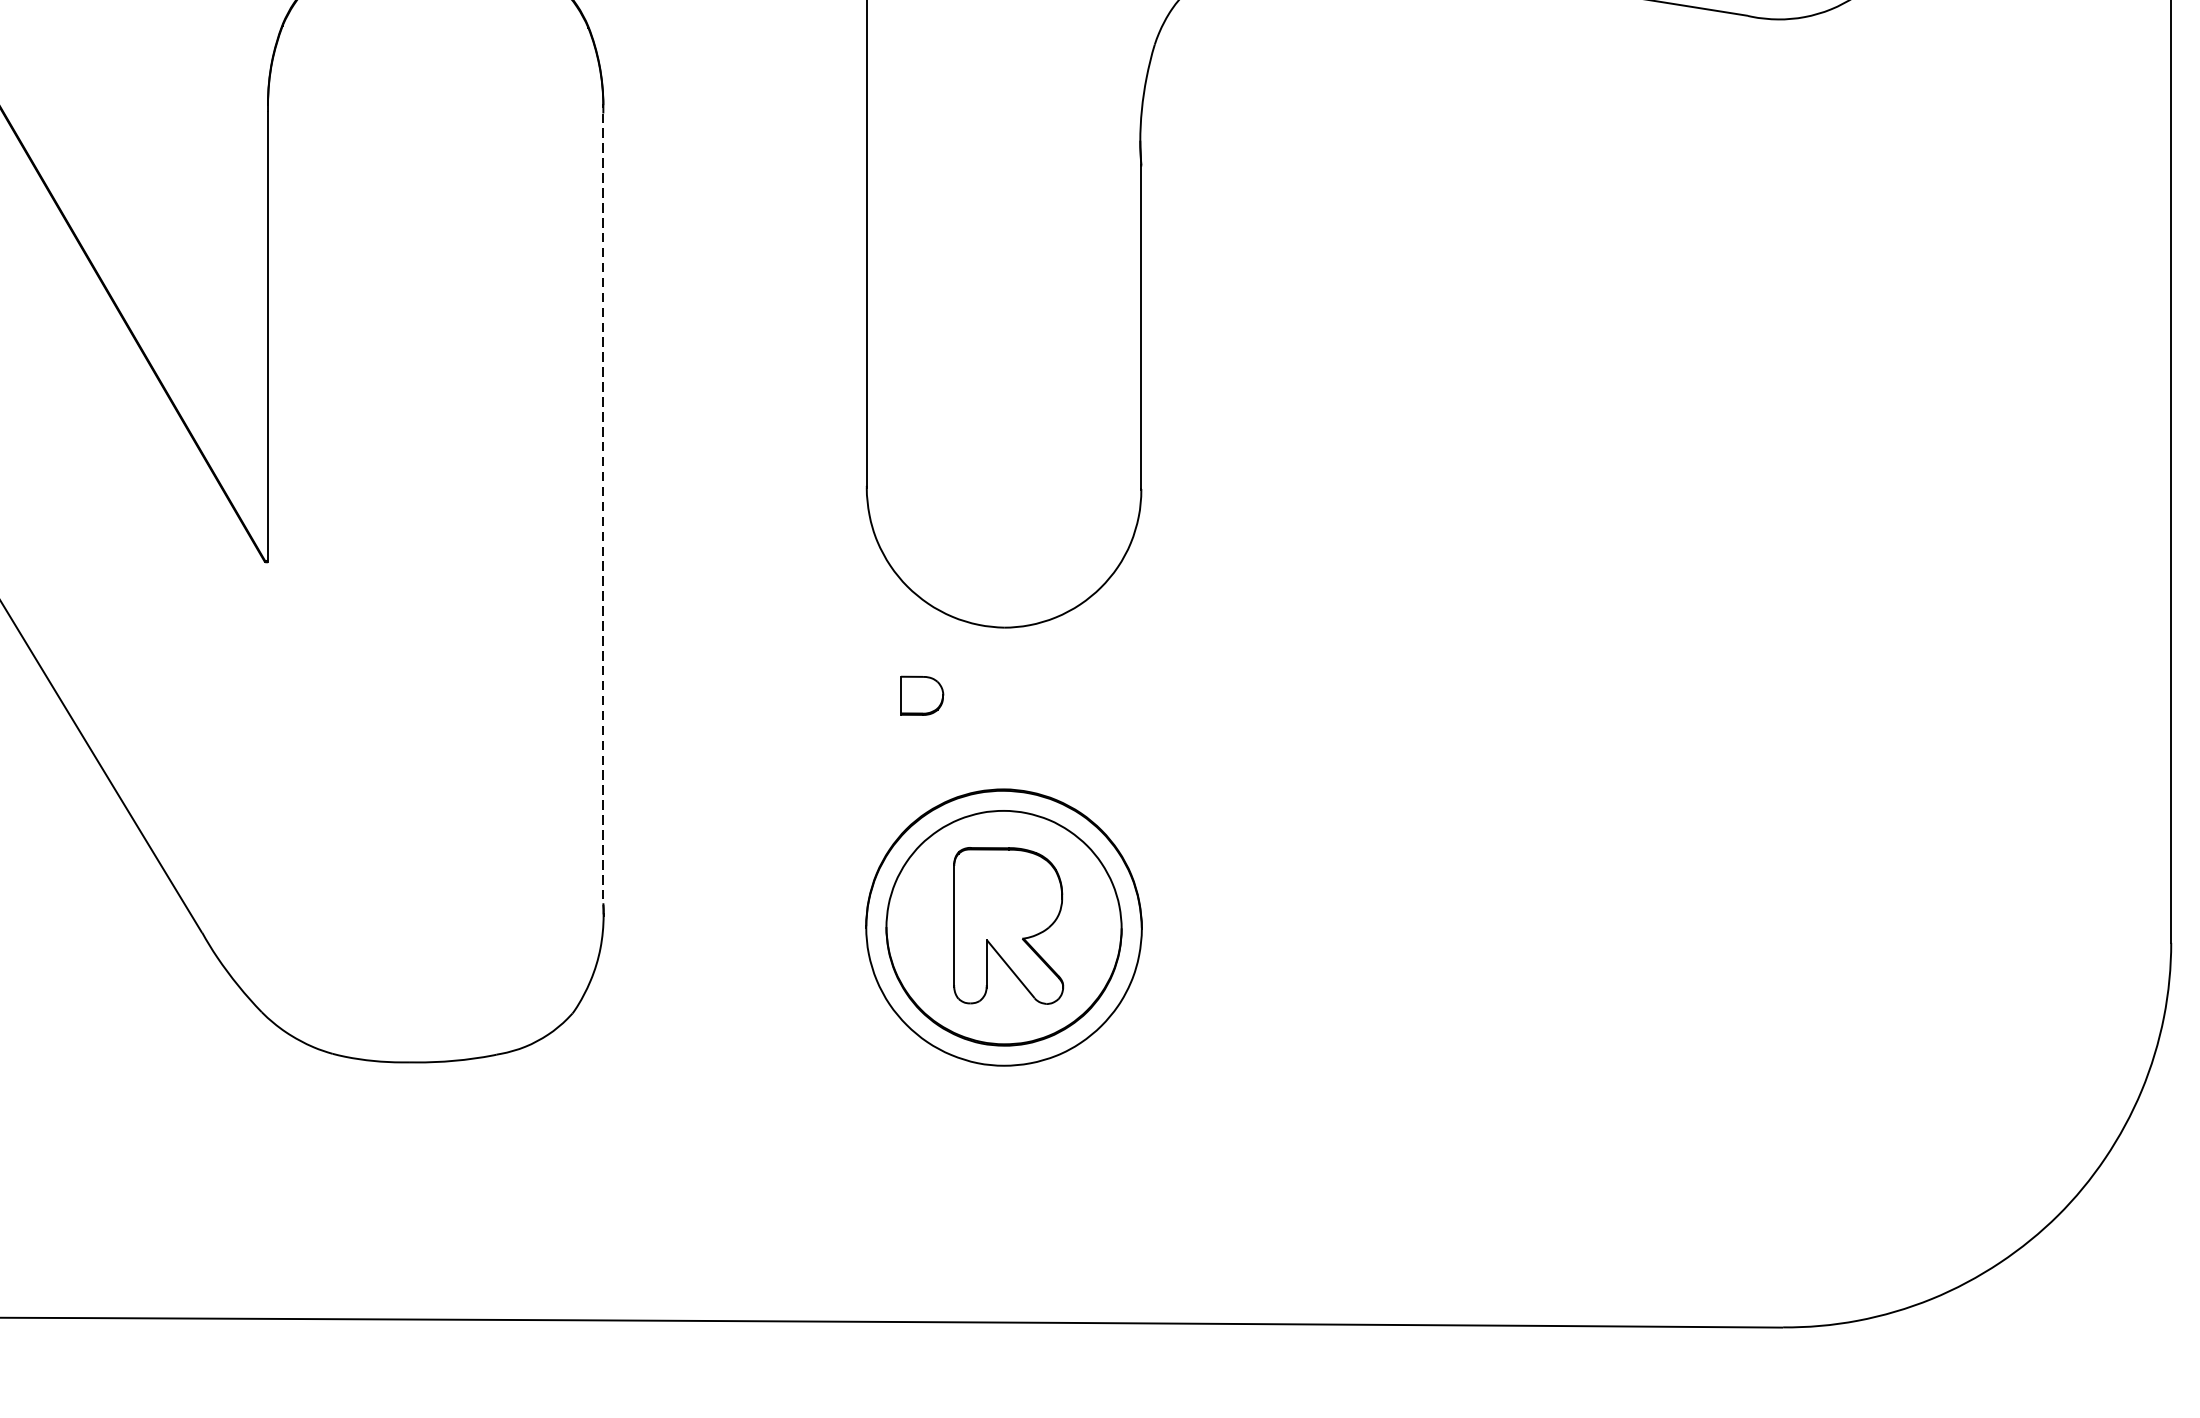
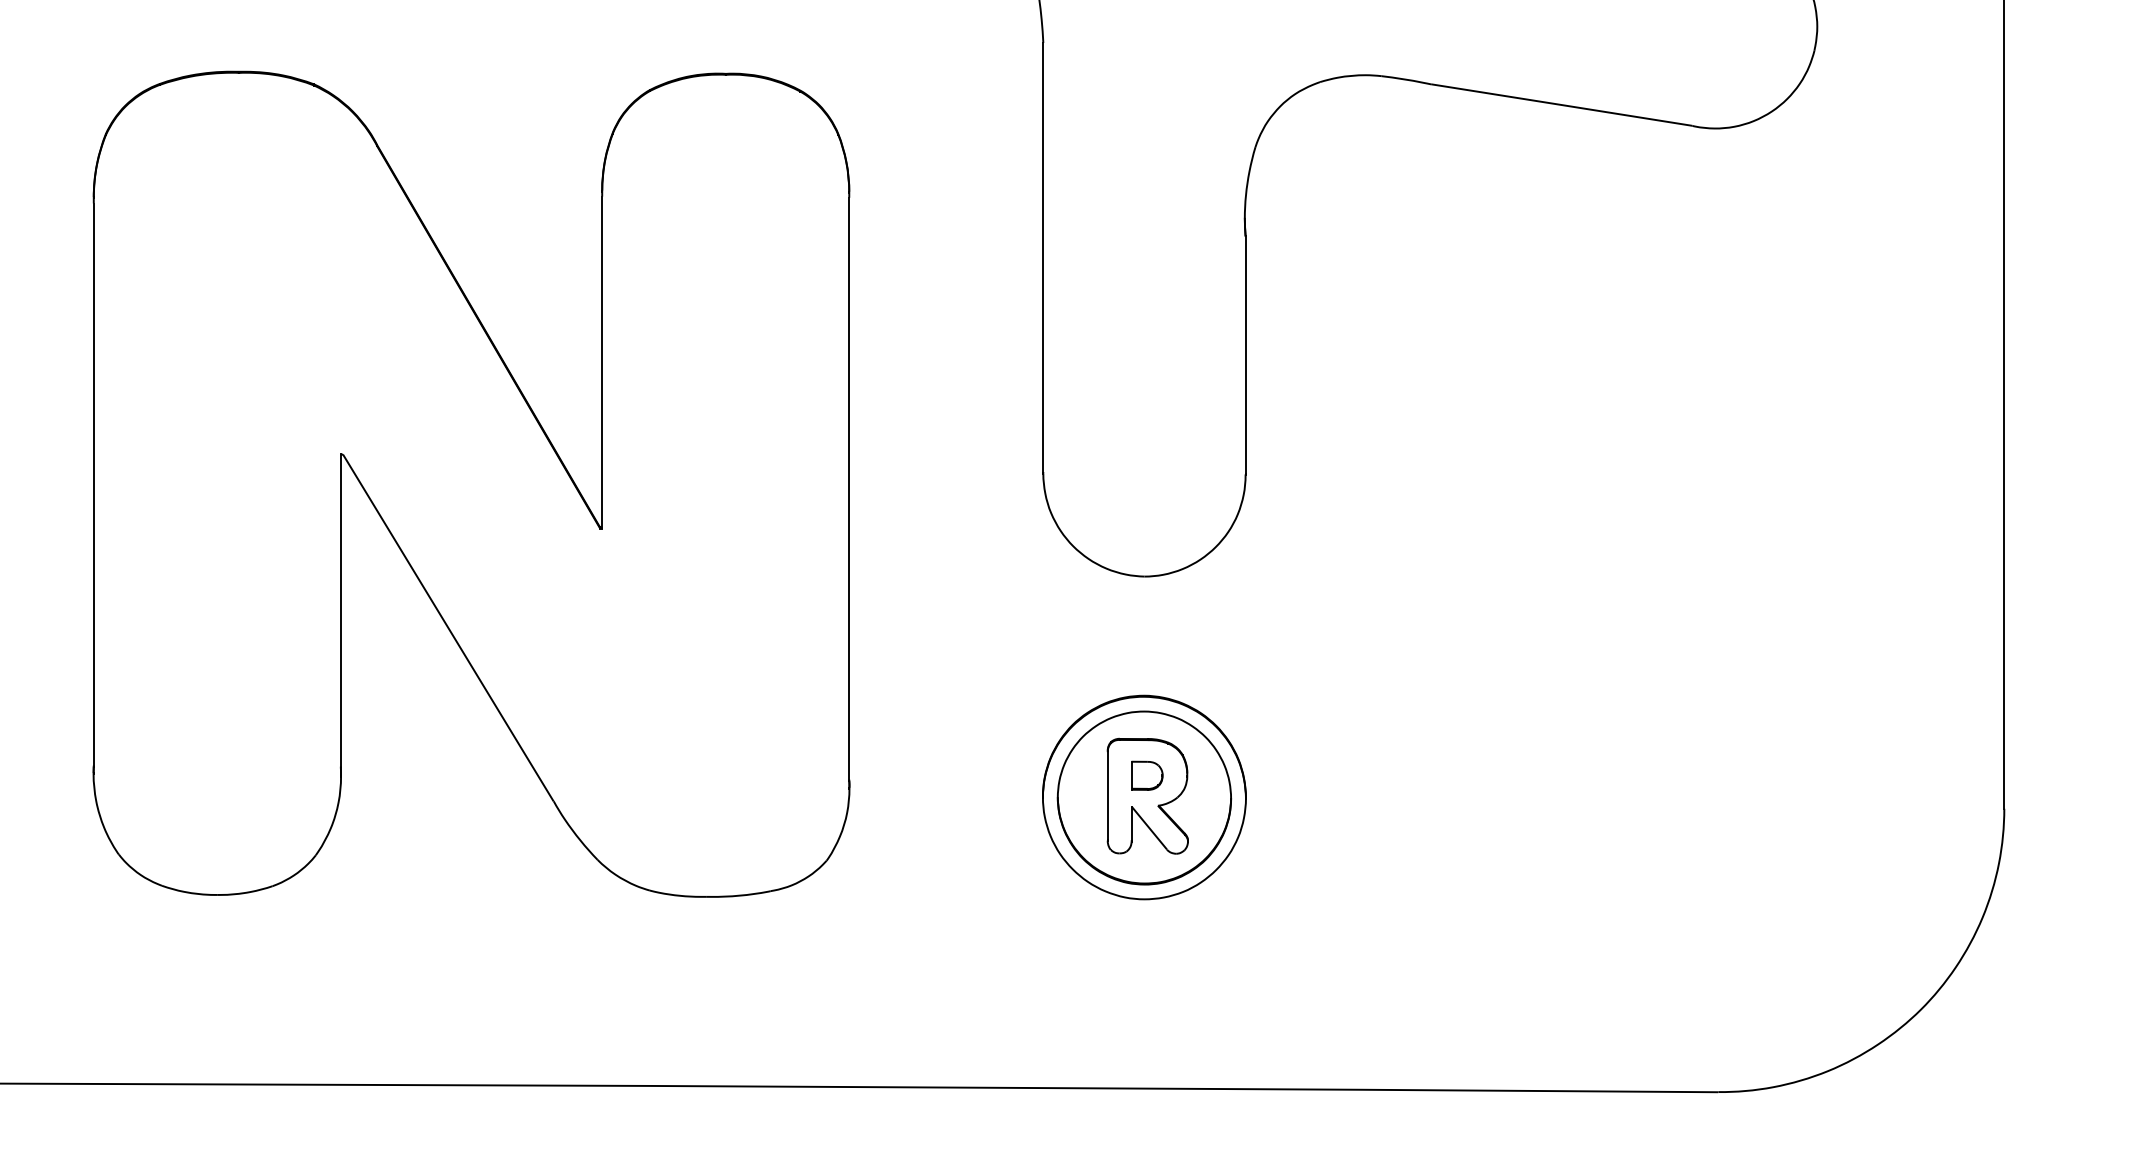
line: (603, 509) -> (849, 489), dashed -> solid
part: (922, 695) -> (1147, 775), moved

